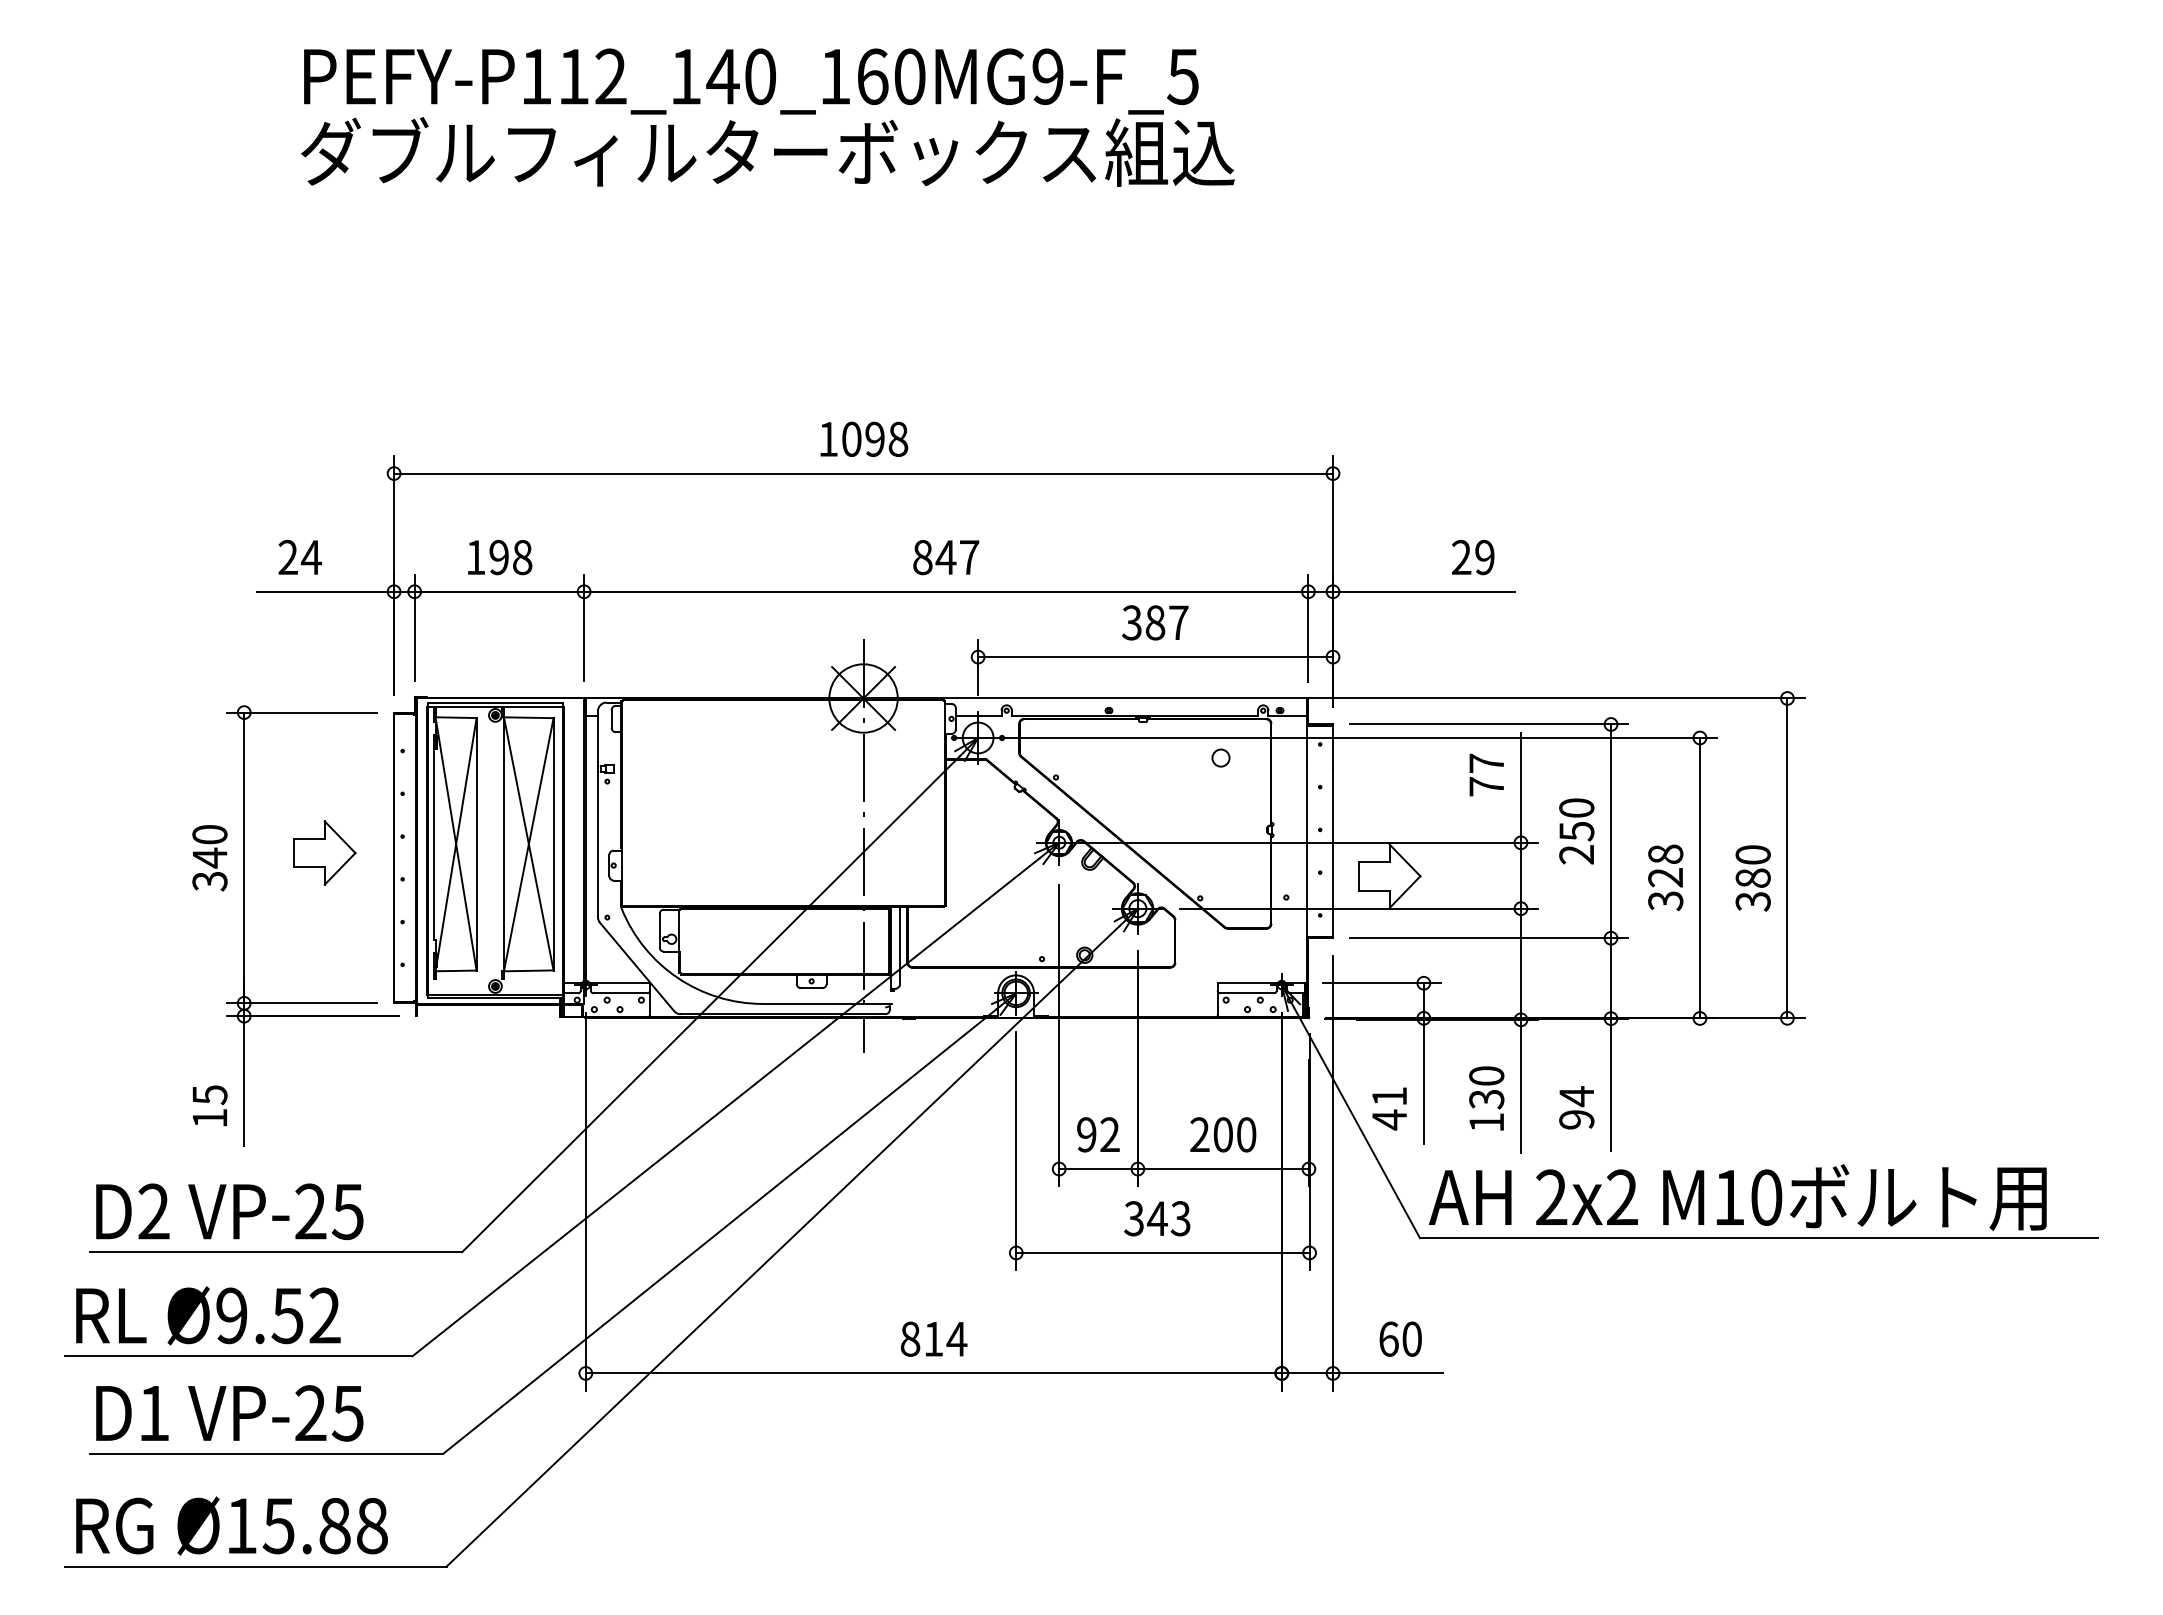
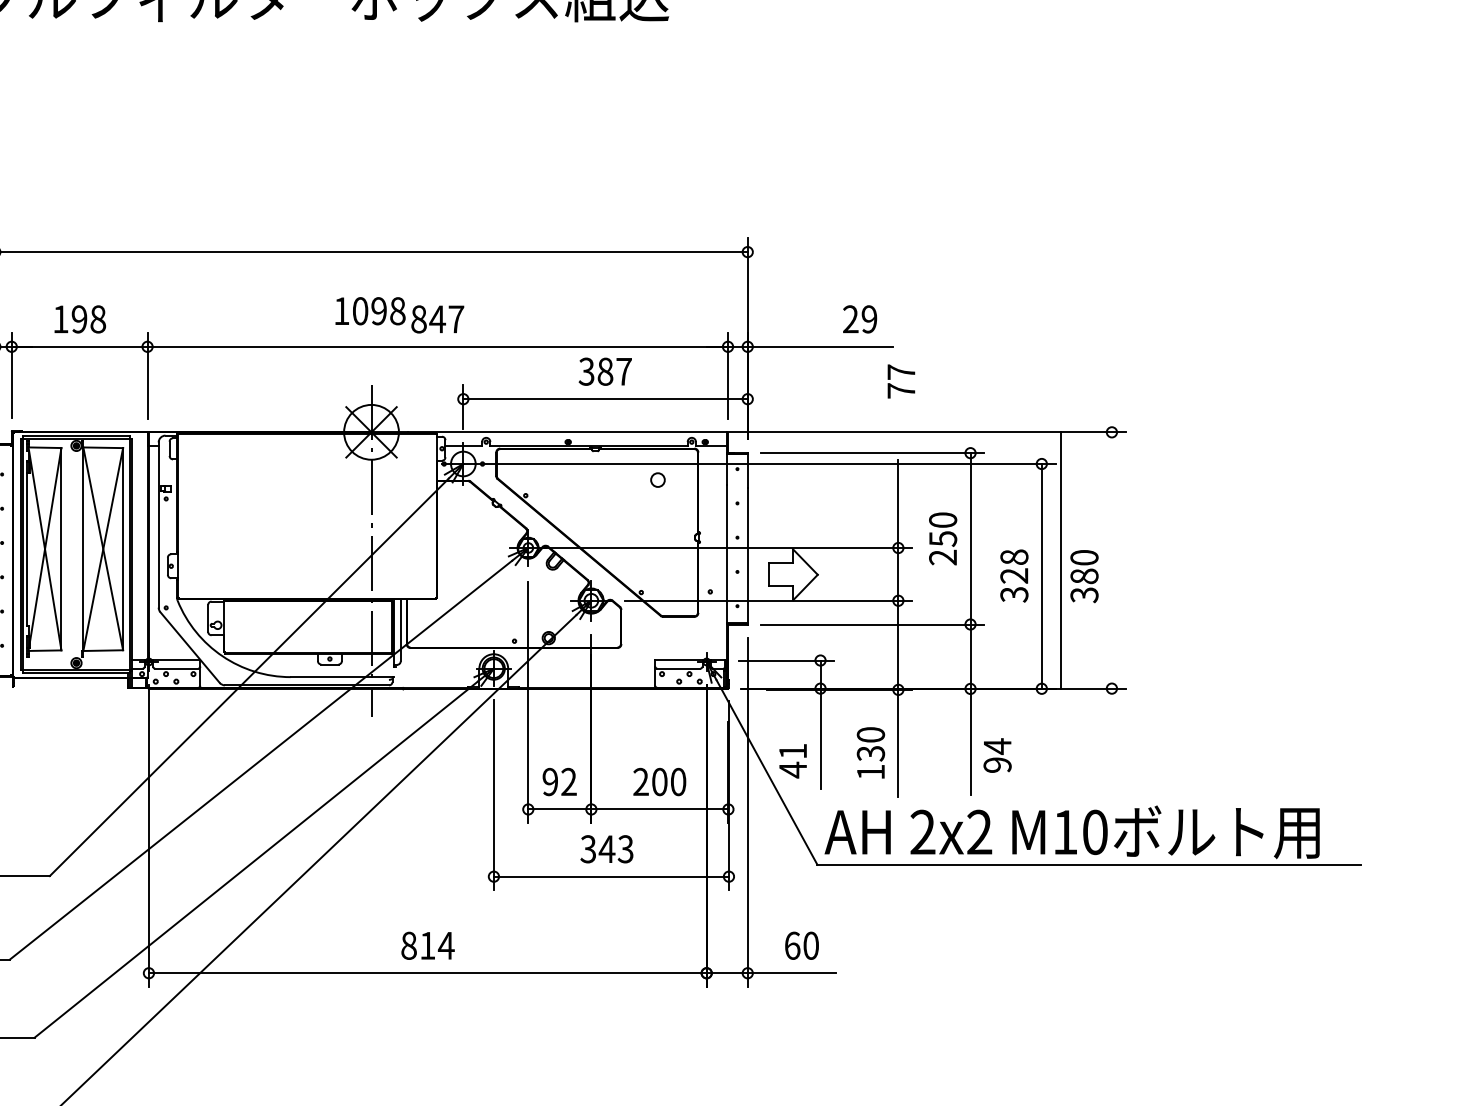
text: (864, 438) -> (370, 310), moved
text: (1486, 774) -> (901, 381), moved
line: (1787, 858) -> (1061, 560), moved
text: (1576, 1107) -> (997, 755), moved

